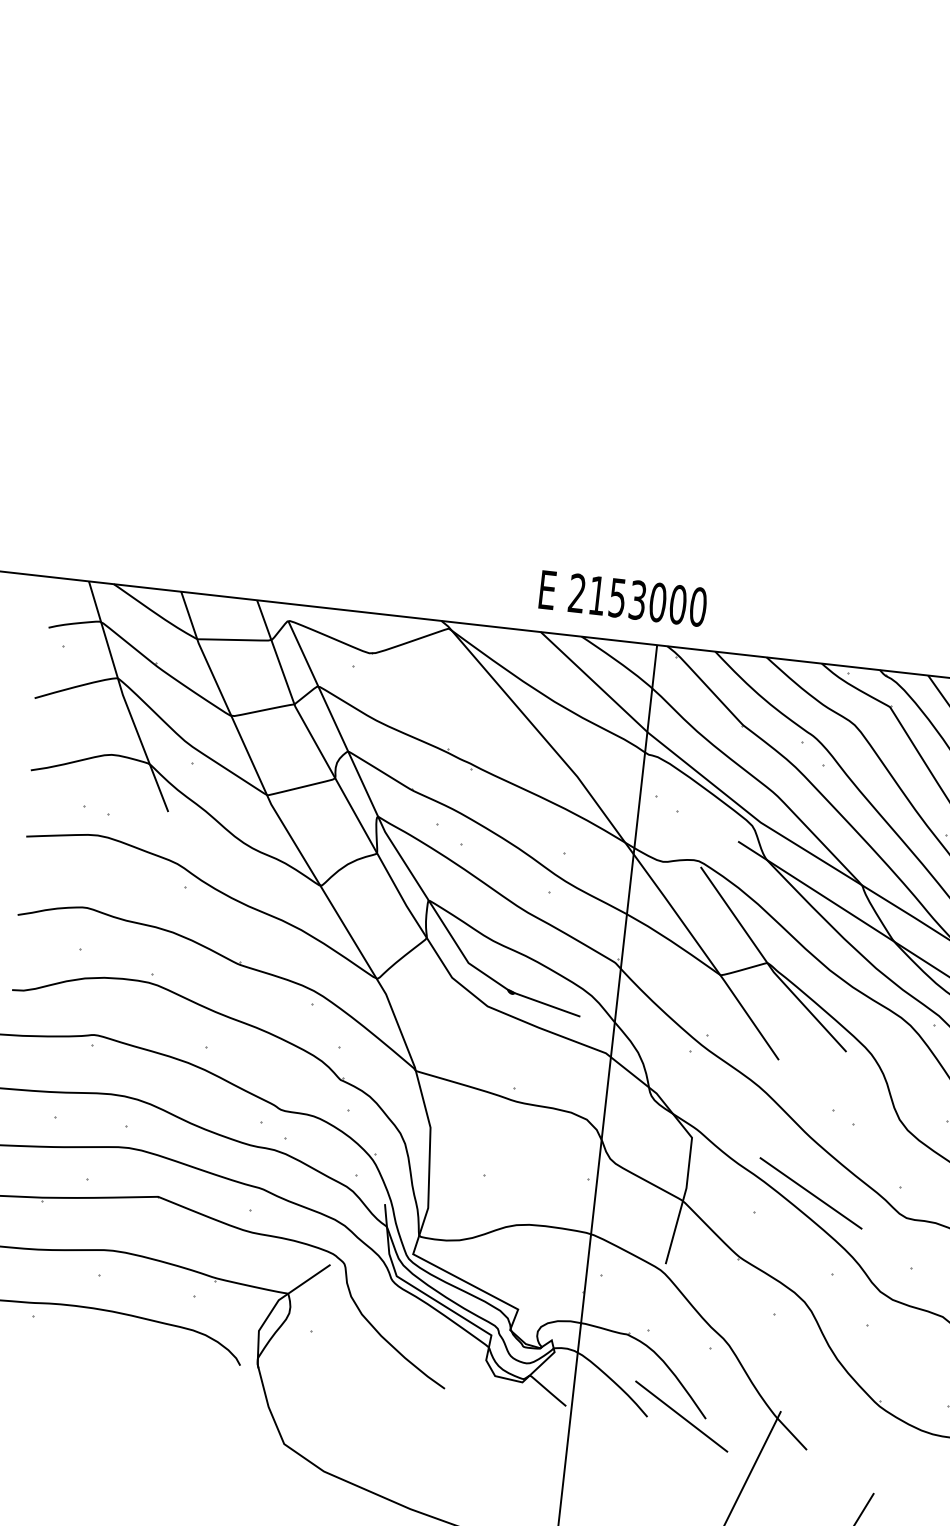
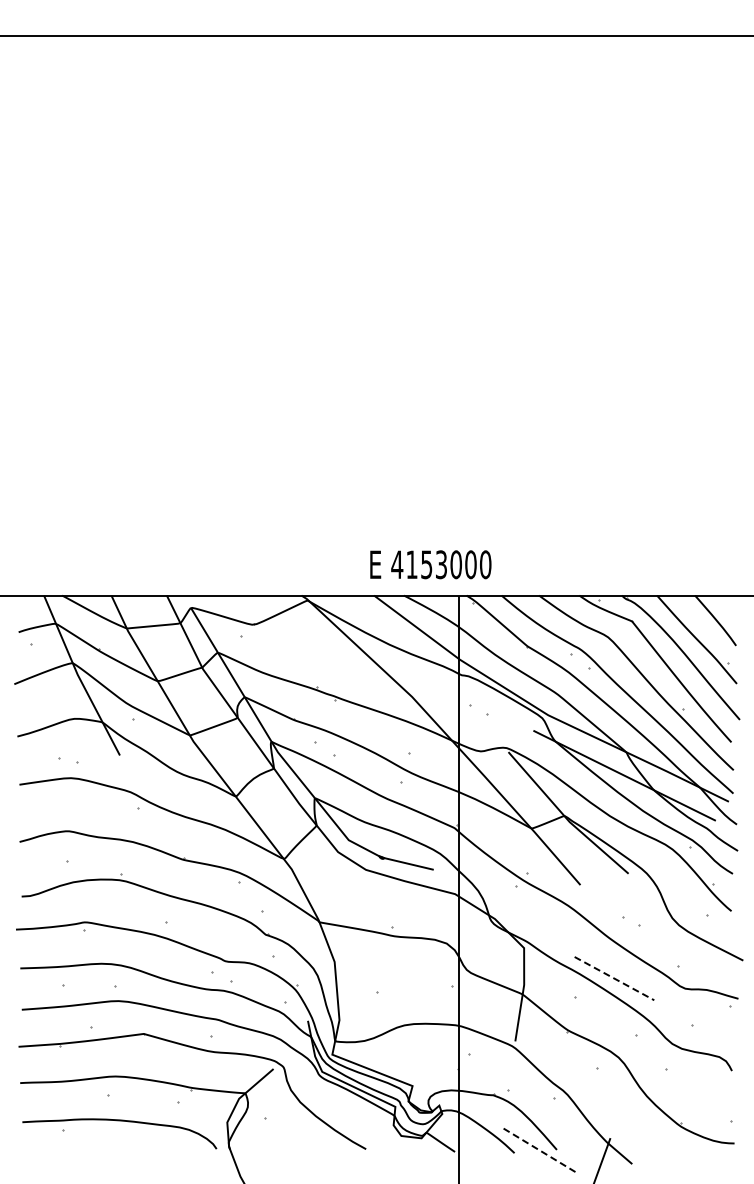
text: (577, 593) -> (397, 564), 2153000 -> 4153000
line: (811, 1193) -> (614, 978), solid -> dashed
line: (680, 1415) -> (538, 1149), solid -> dashed

